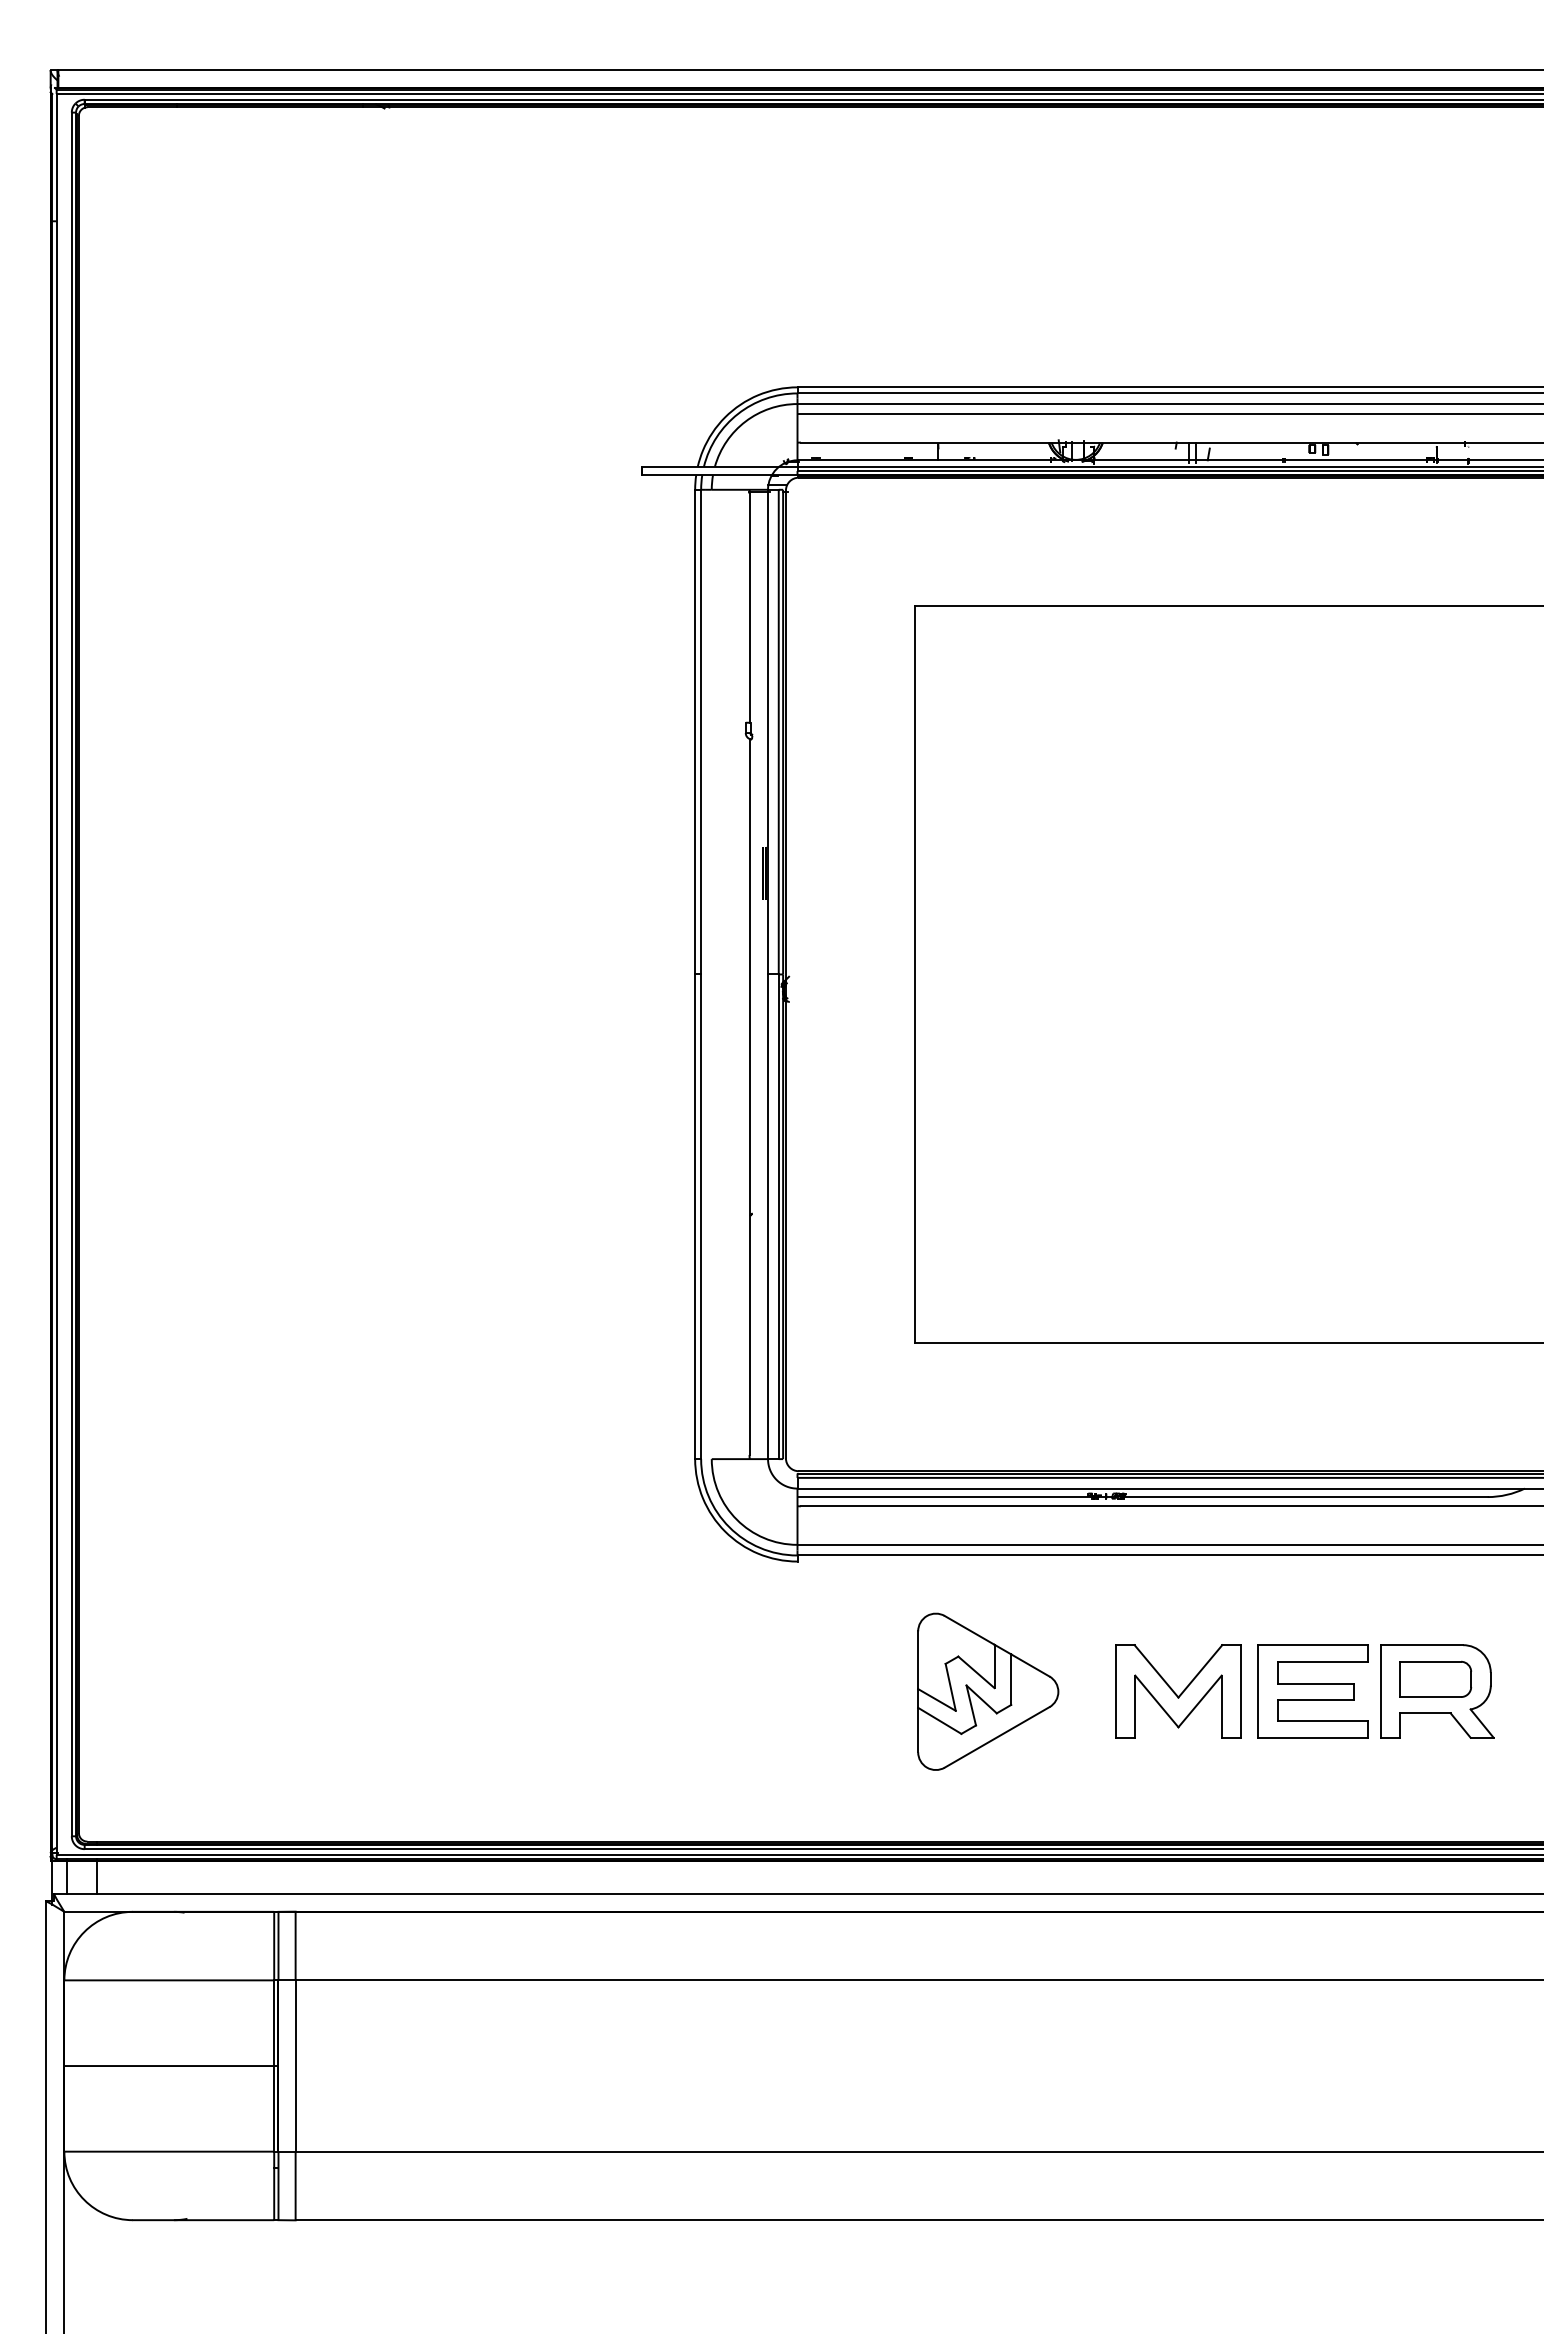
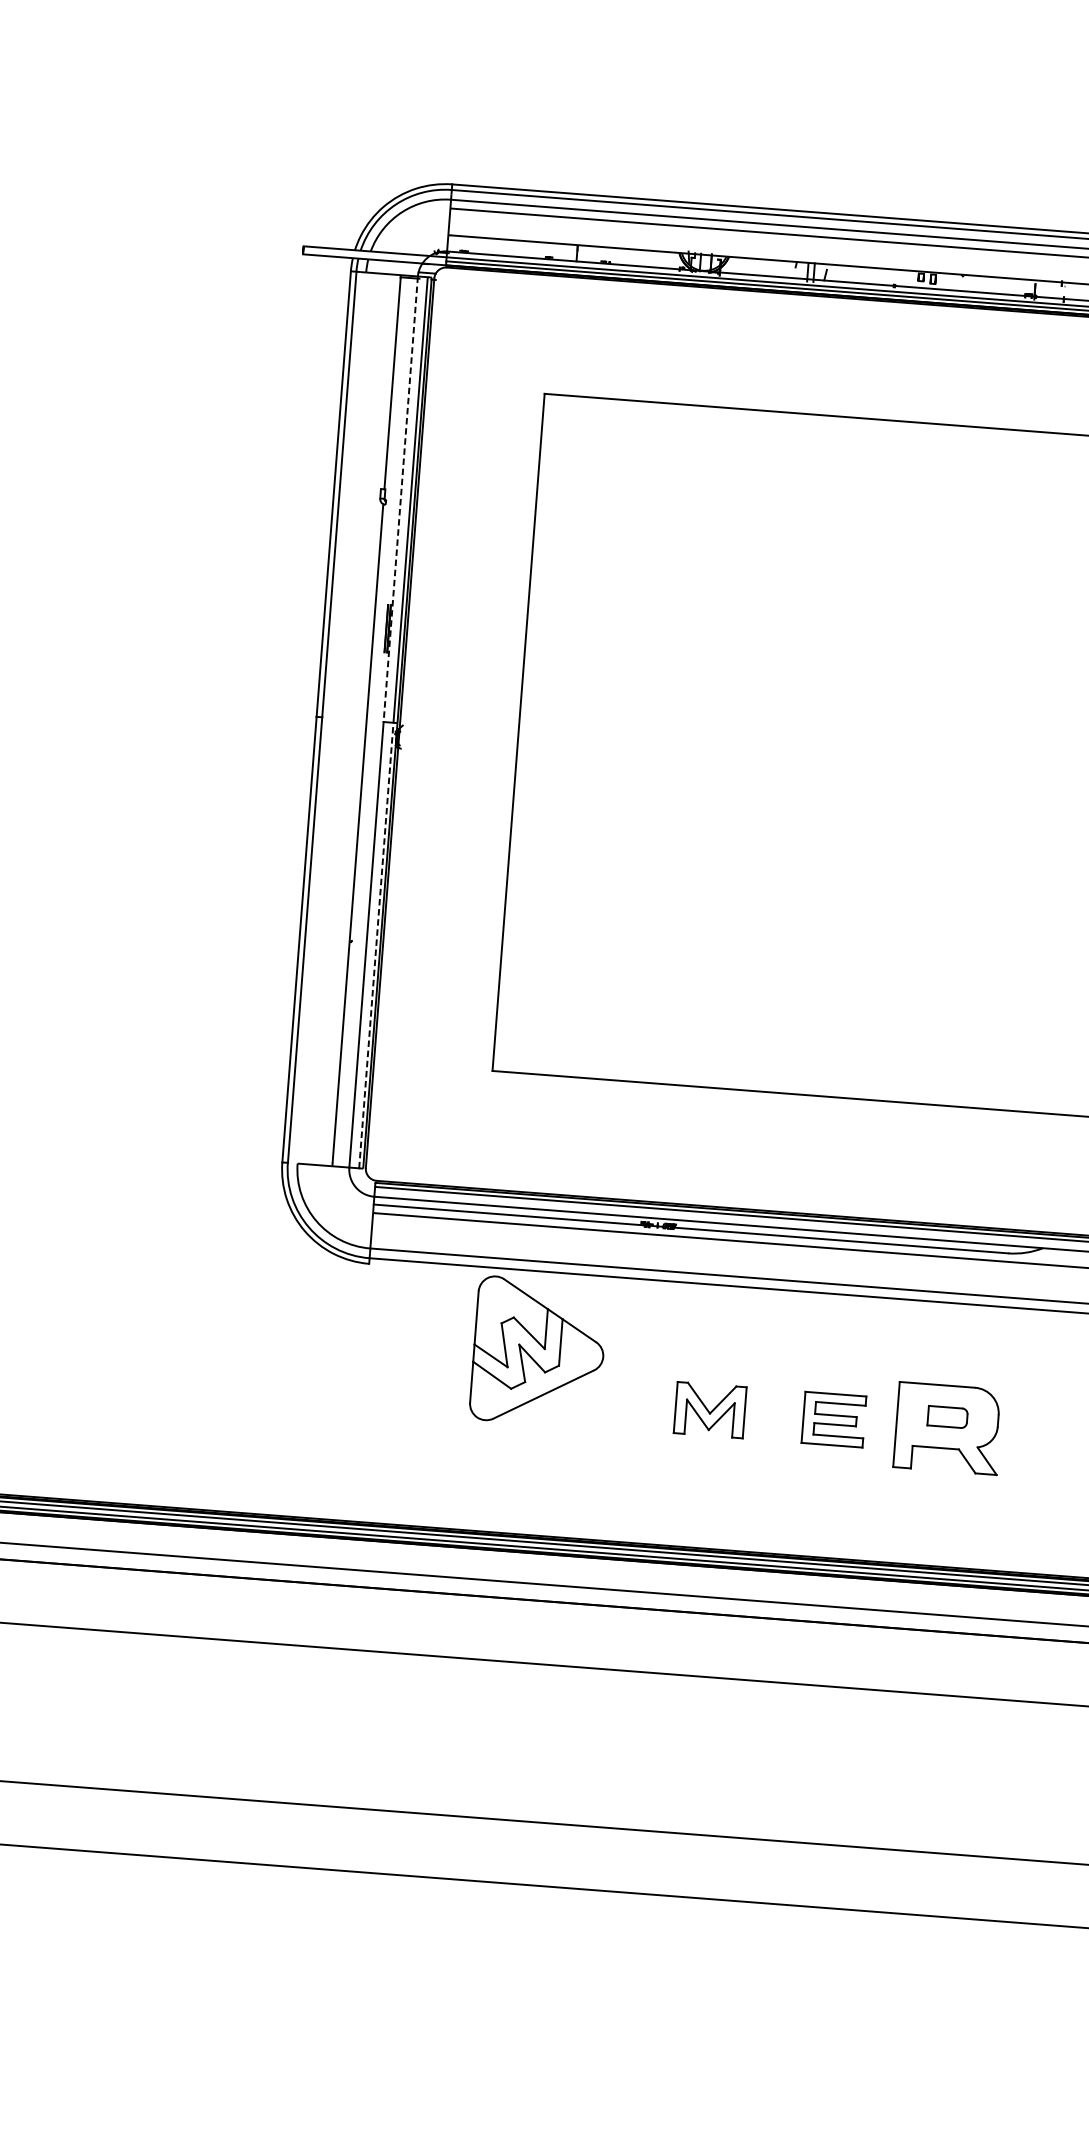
line: (768, 732) -> (401, 499), solid -> dashed
line: (778, 1216) -> (376, 945), solid -> dashed
part: (1435, 1678) -> (947, 1416), size x0.6
part: (988, 1691) -> (539, 1351), moved
part: (1178, 1691) -> (710, 1410), size x0.6
part: (1312, 1691) -> (833, 1419), size x0.6

